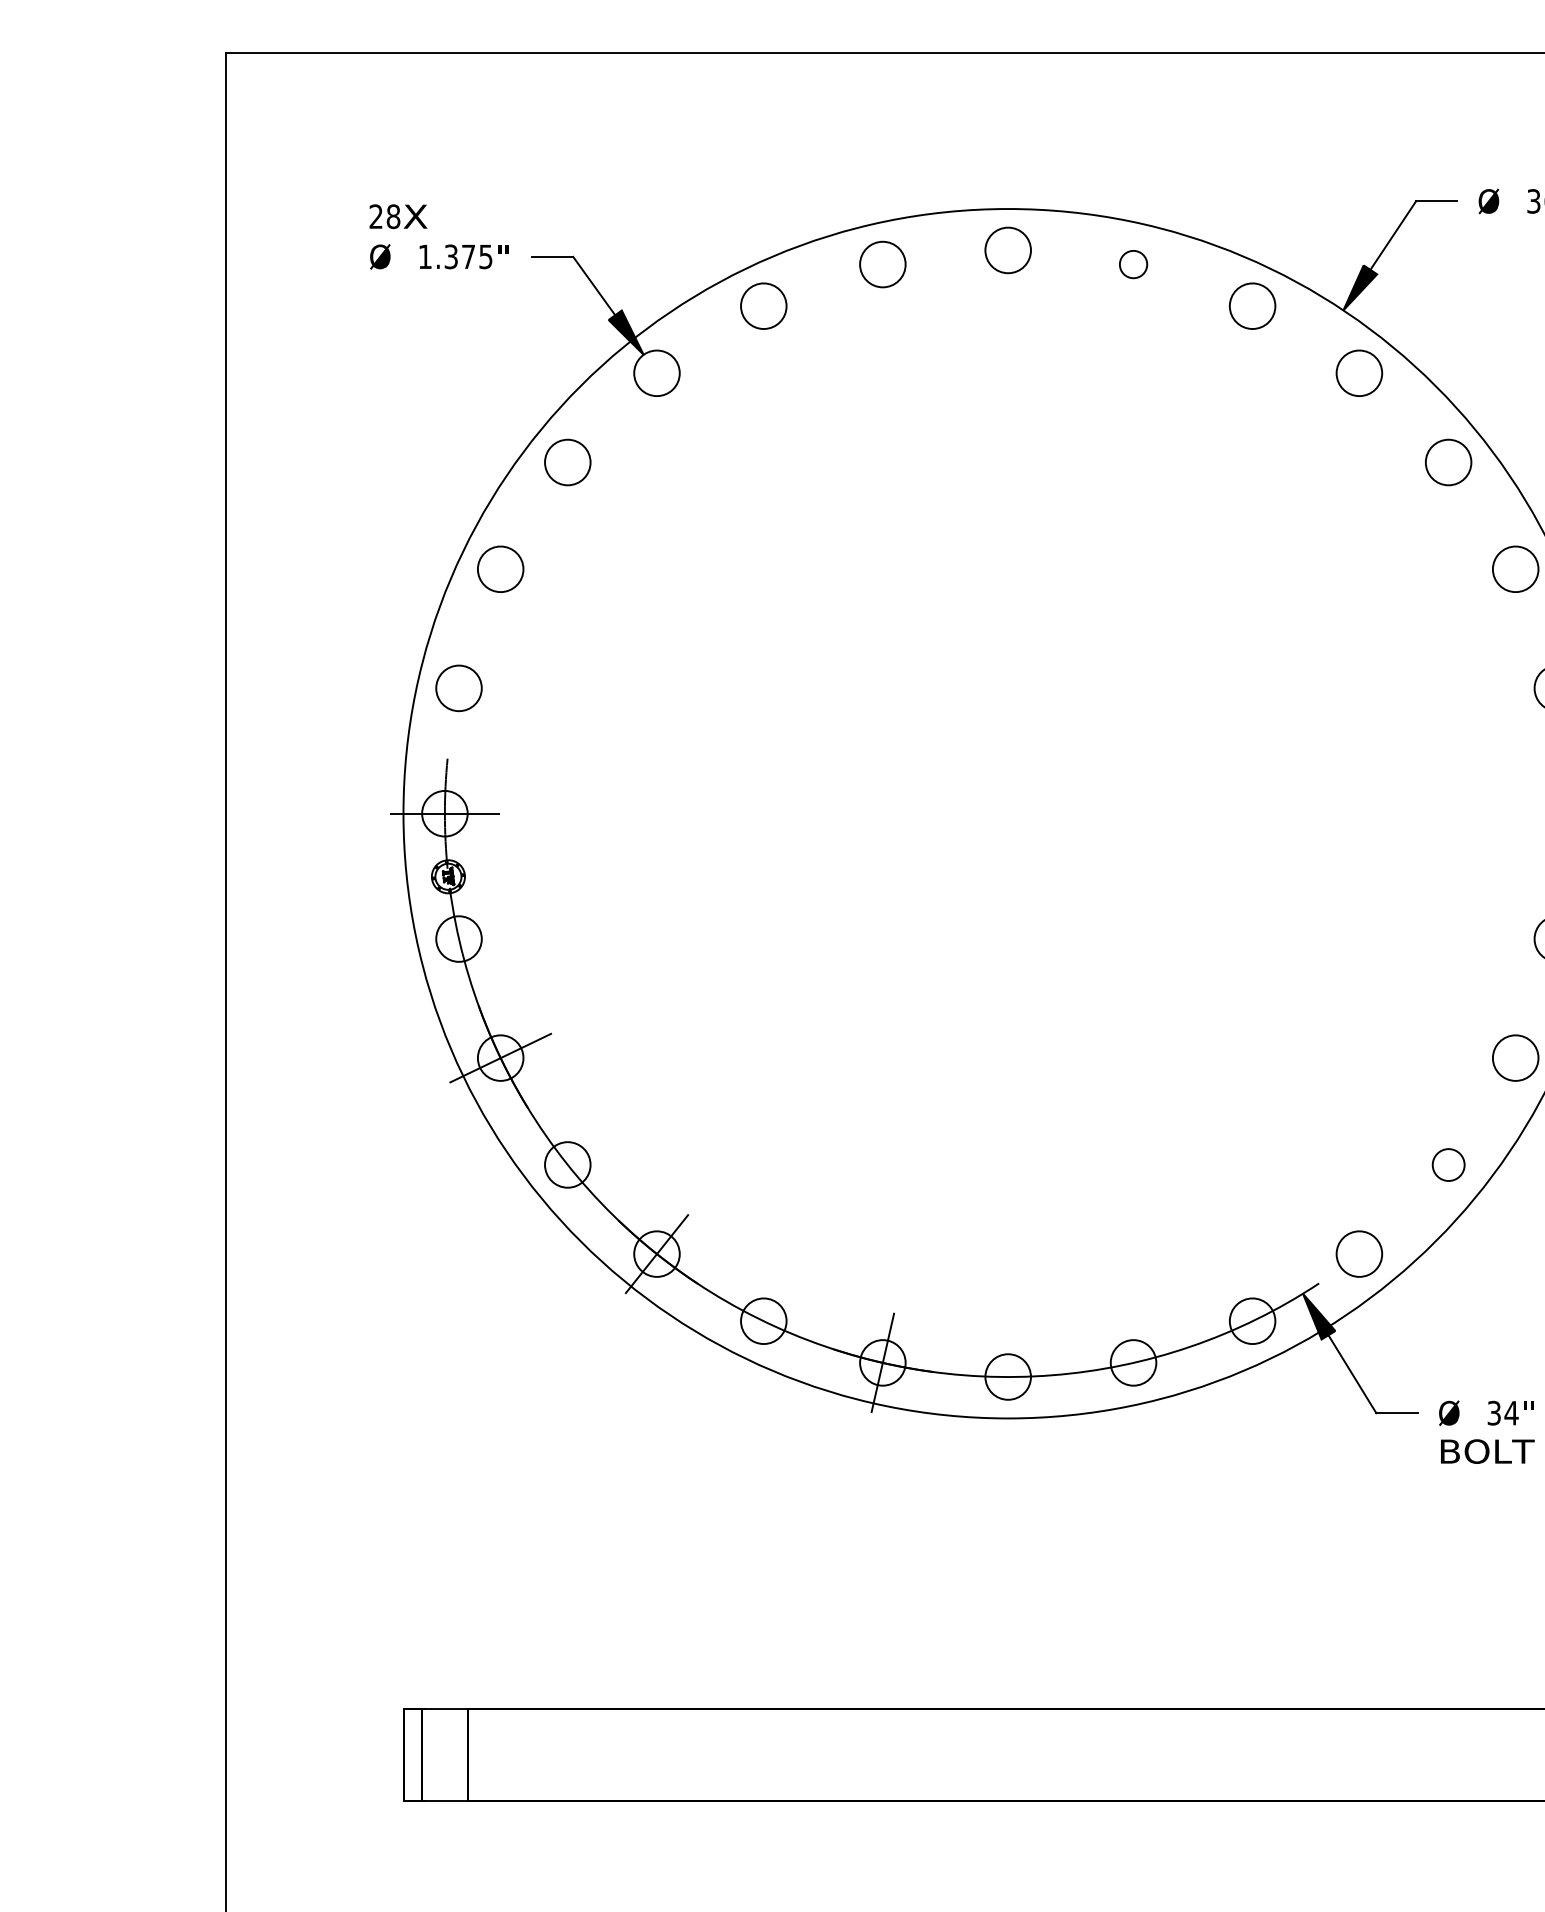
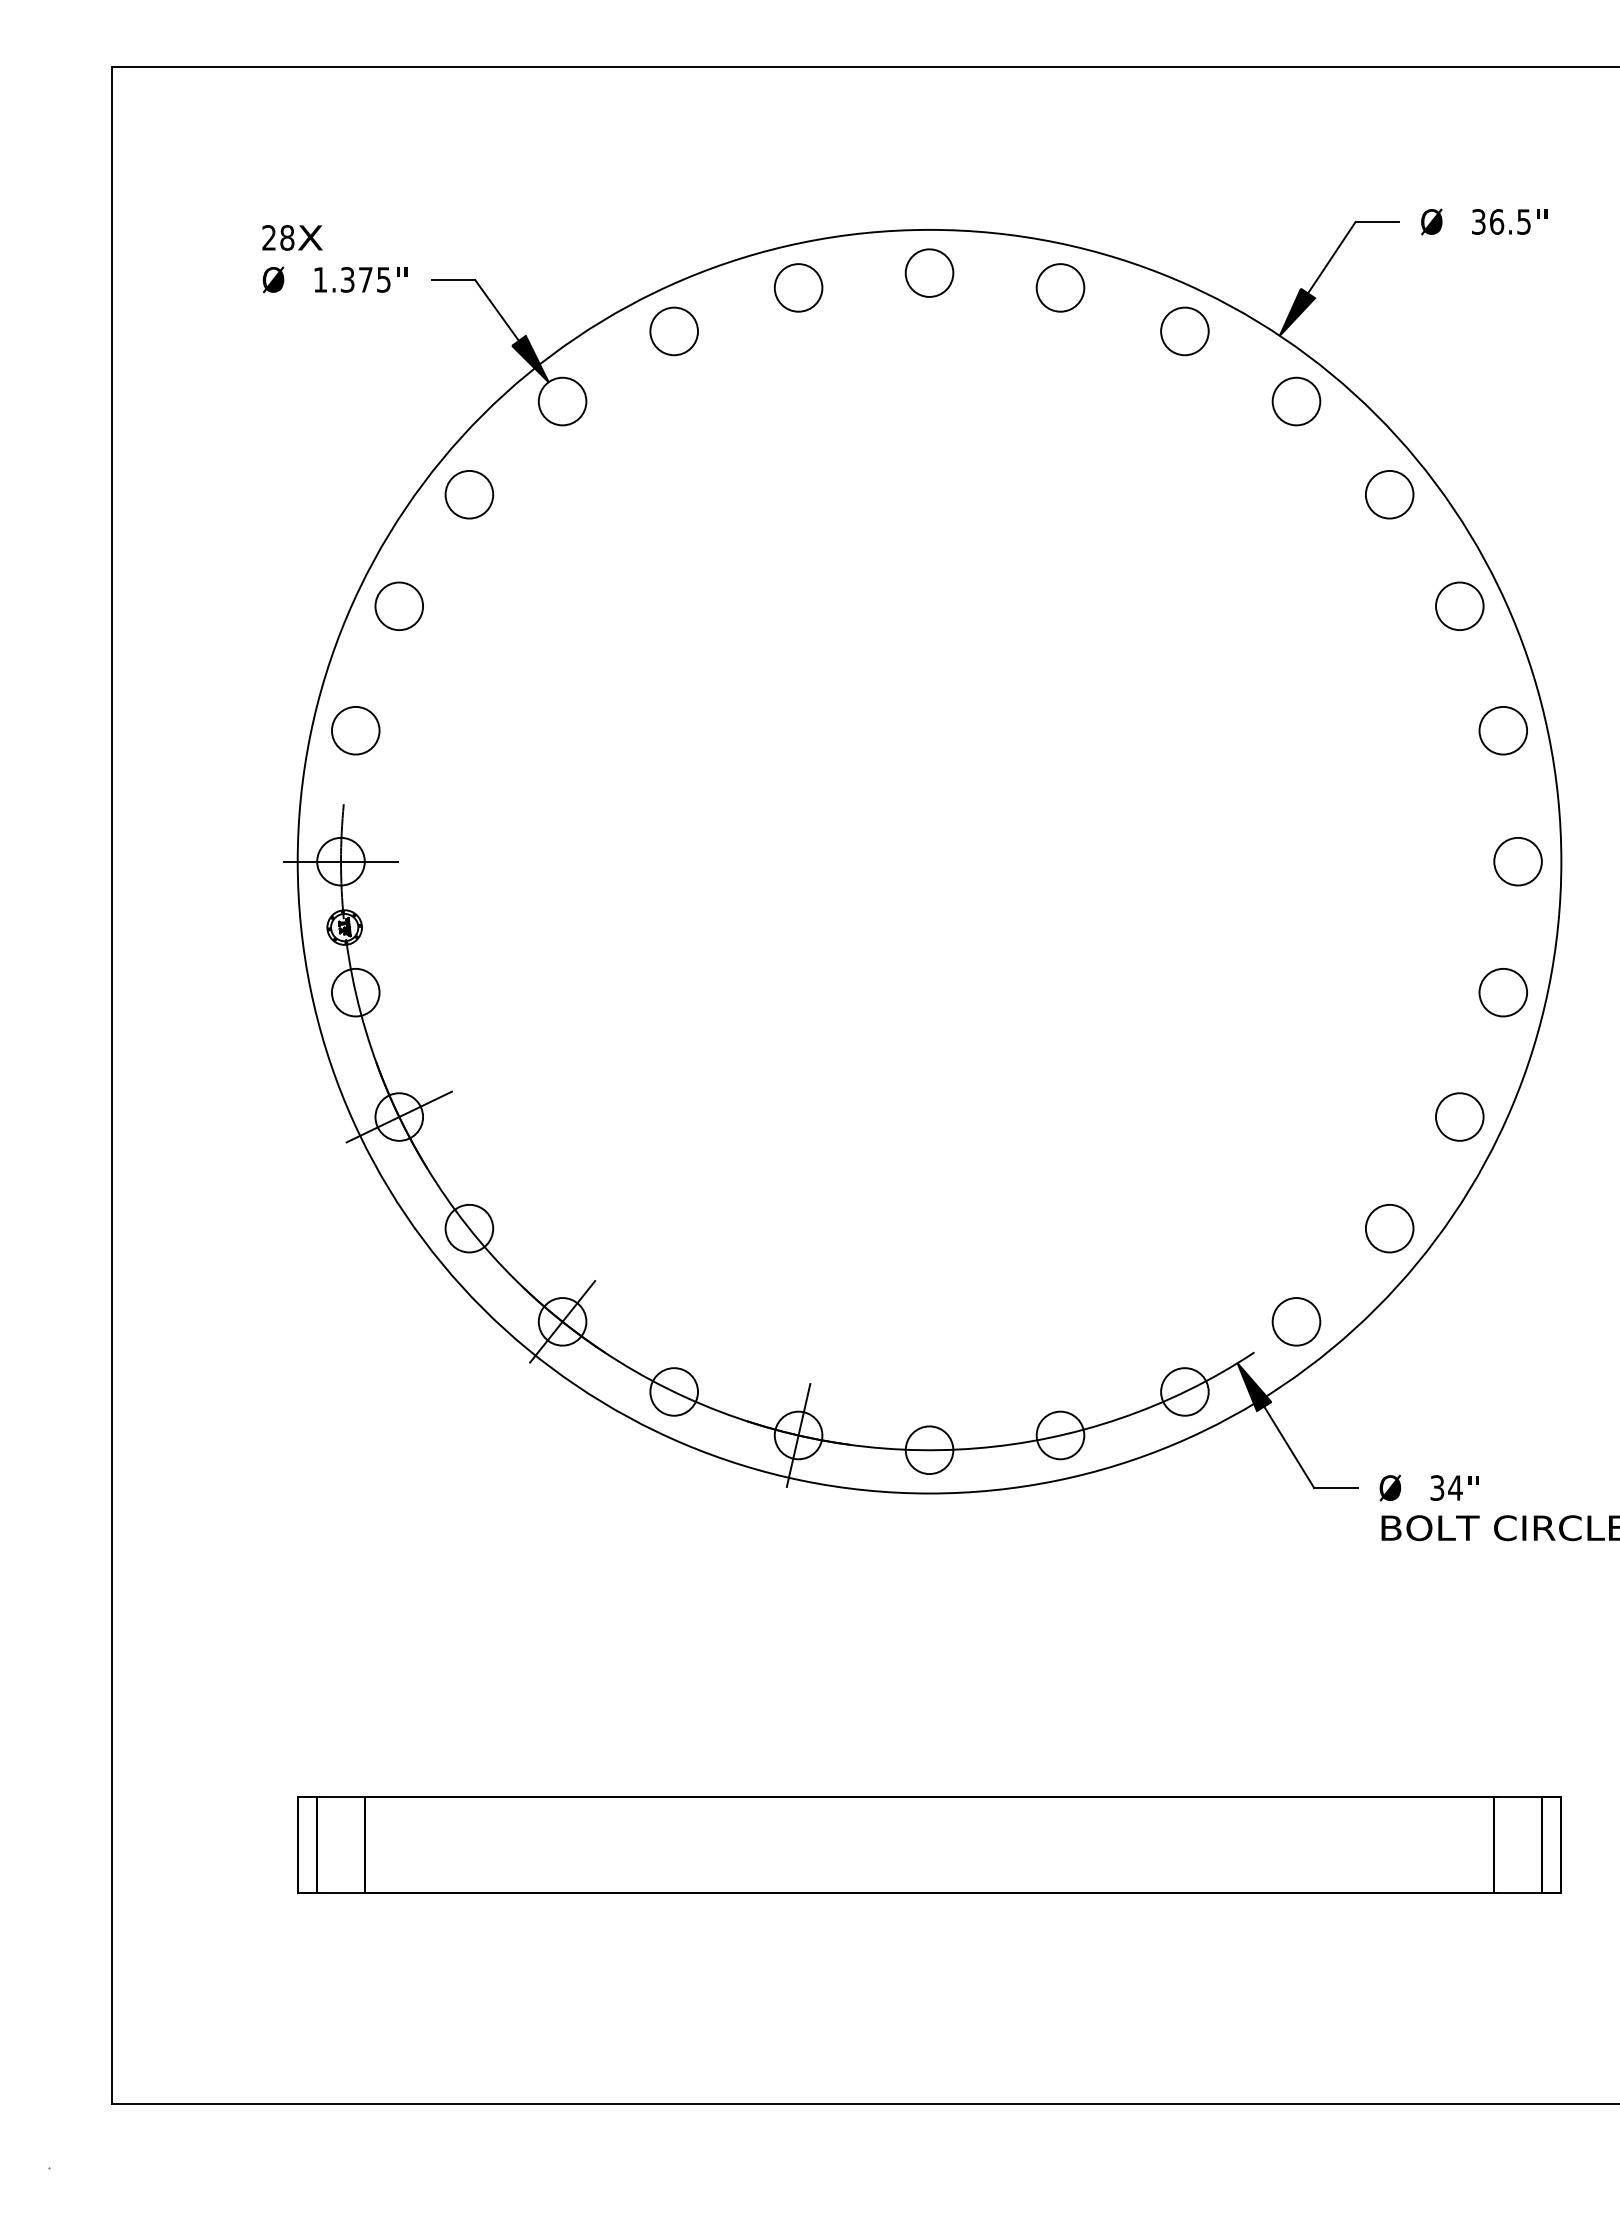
circle: (1133, 264) -> (1060, 287), size x1.67
circle: (1448, 1164) -> (1389, 1228), size x1.43

